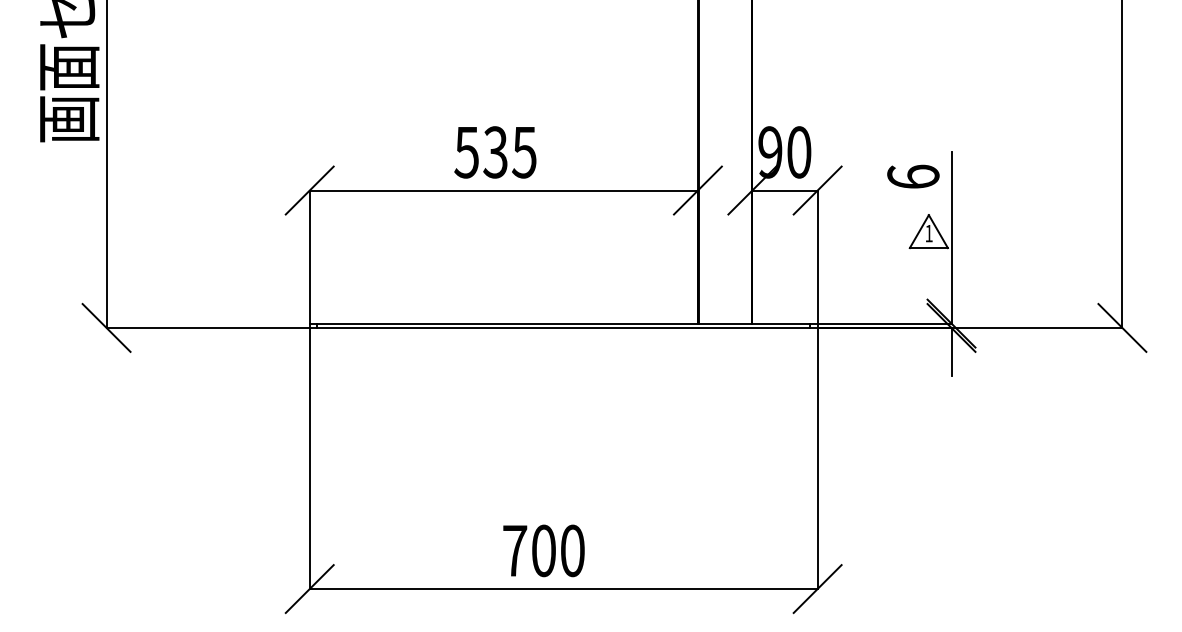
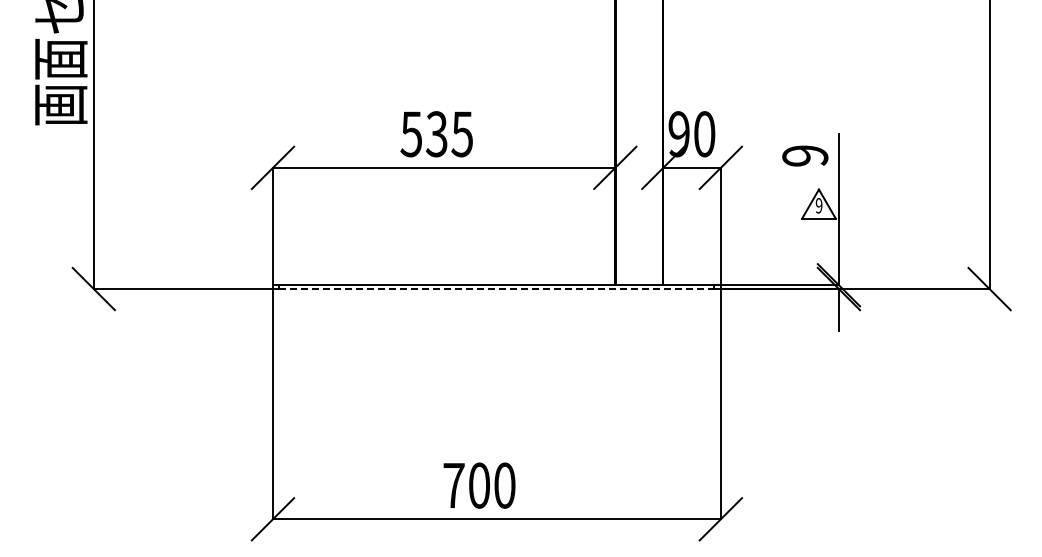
text: (913, 176) -> (805, 155), 6 -> 9
text: (928, 233) -> (818, 205), 1 -> 9
line: (563, 328) -> (496, 289), solid -> dashed

